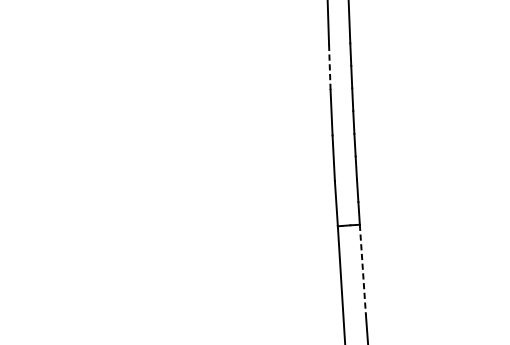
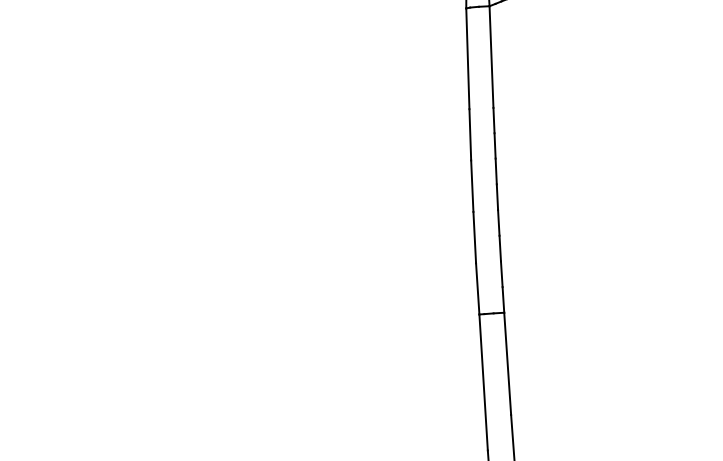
line: (329, 66) -> (470, 134), dashed -> solid
line: (362, 270) -> (507, 364), dashed -> solid

